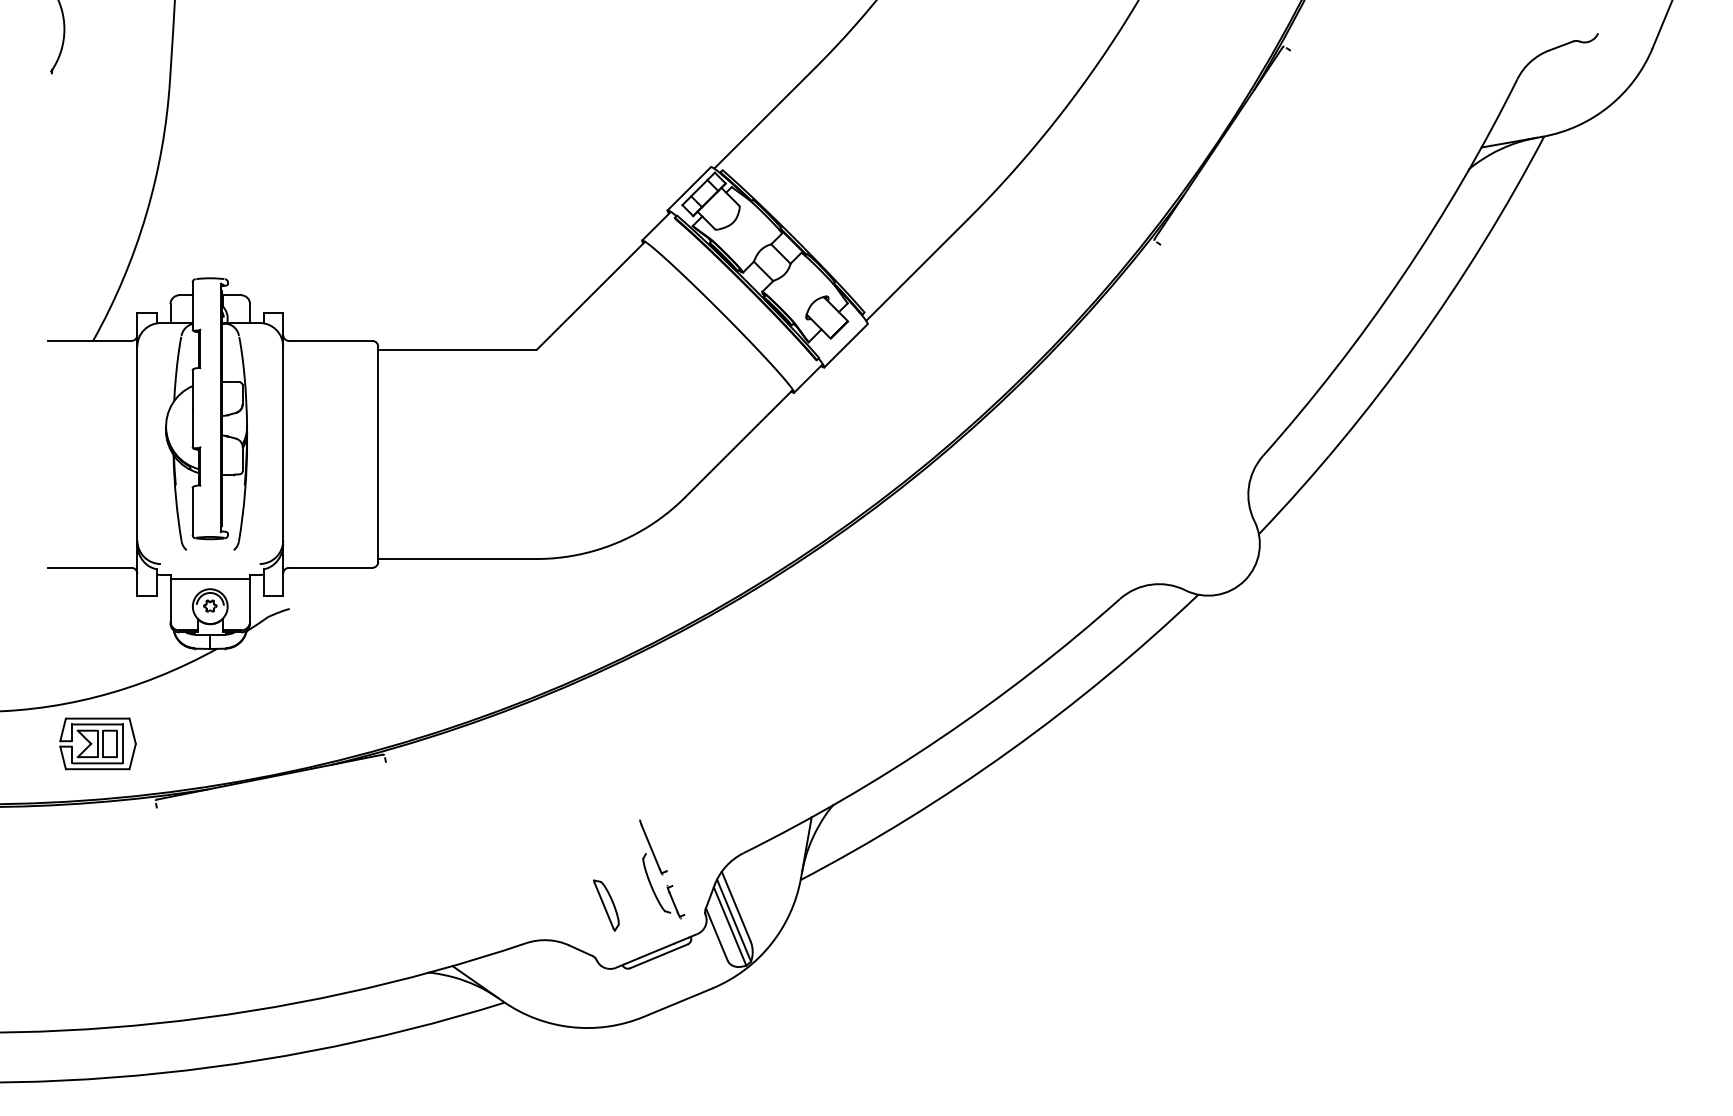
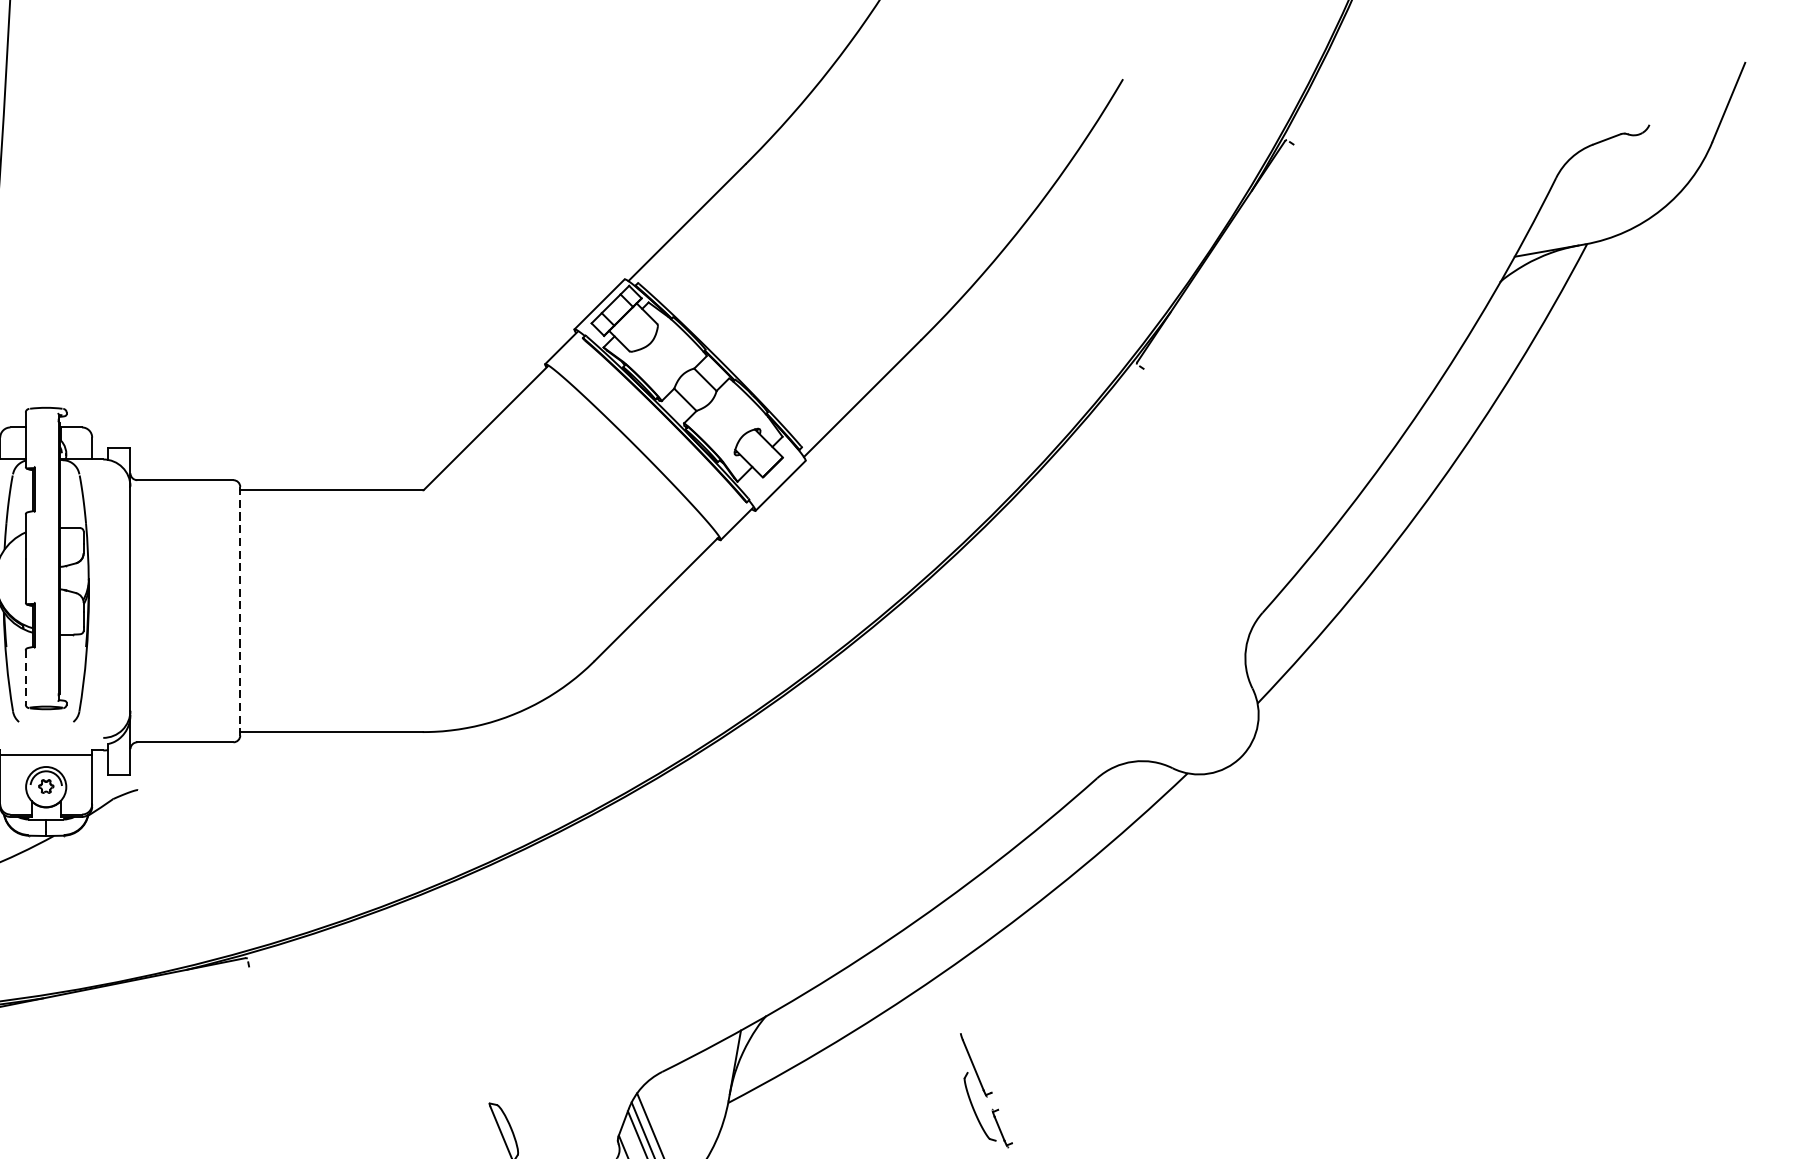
line: (378, 454) -> (240, 611), solid -> dashed
line: (192, 511) -> (25, 677), solid -> dashed
part: (662, 869) -> (986, 1090), moved

